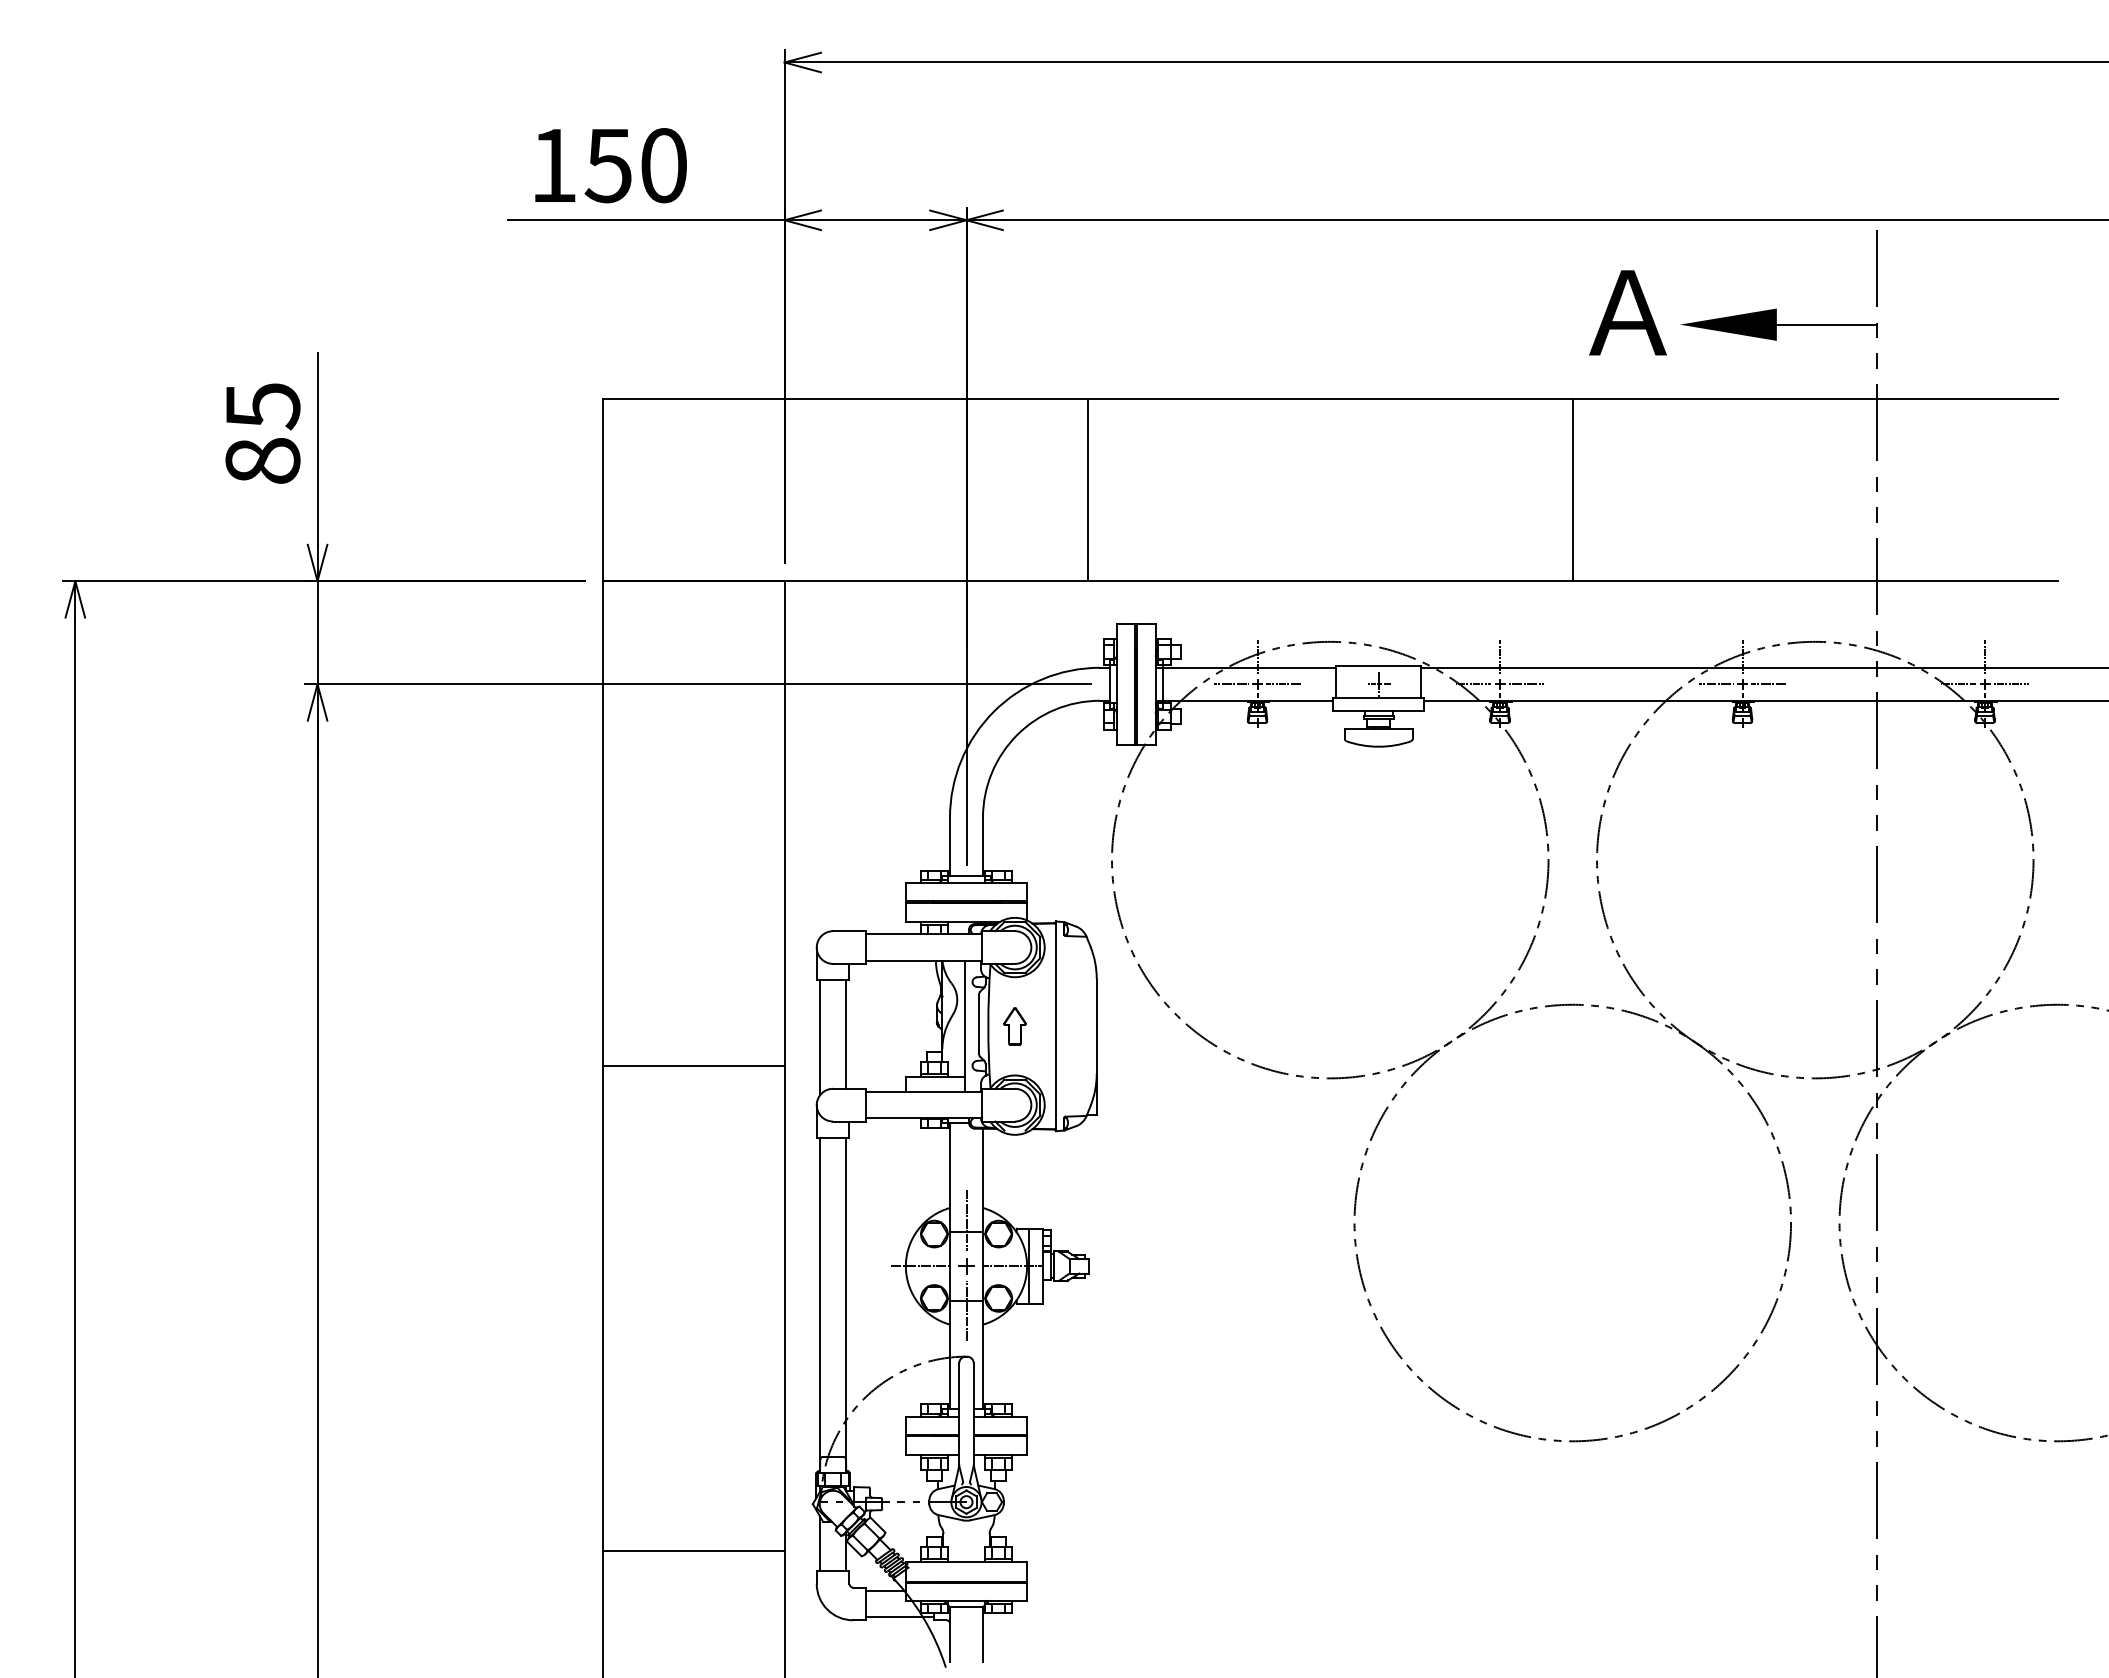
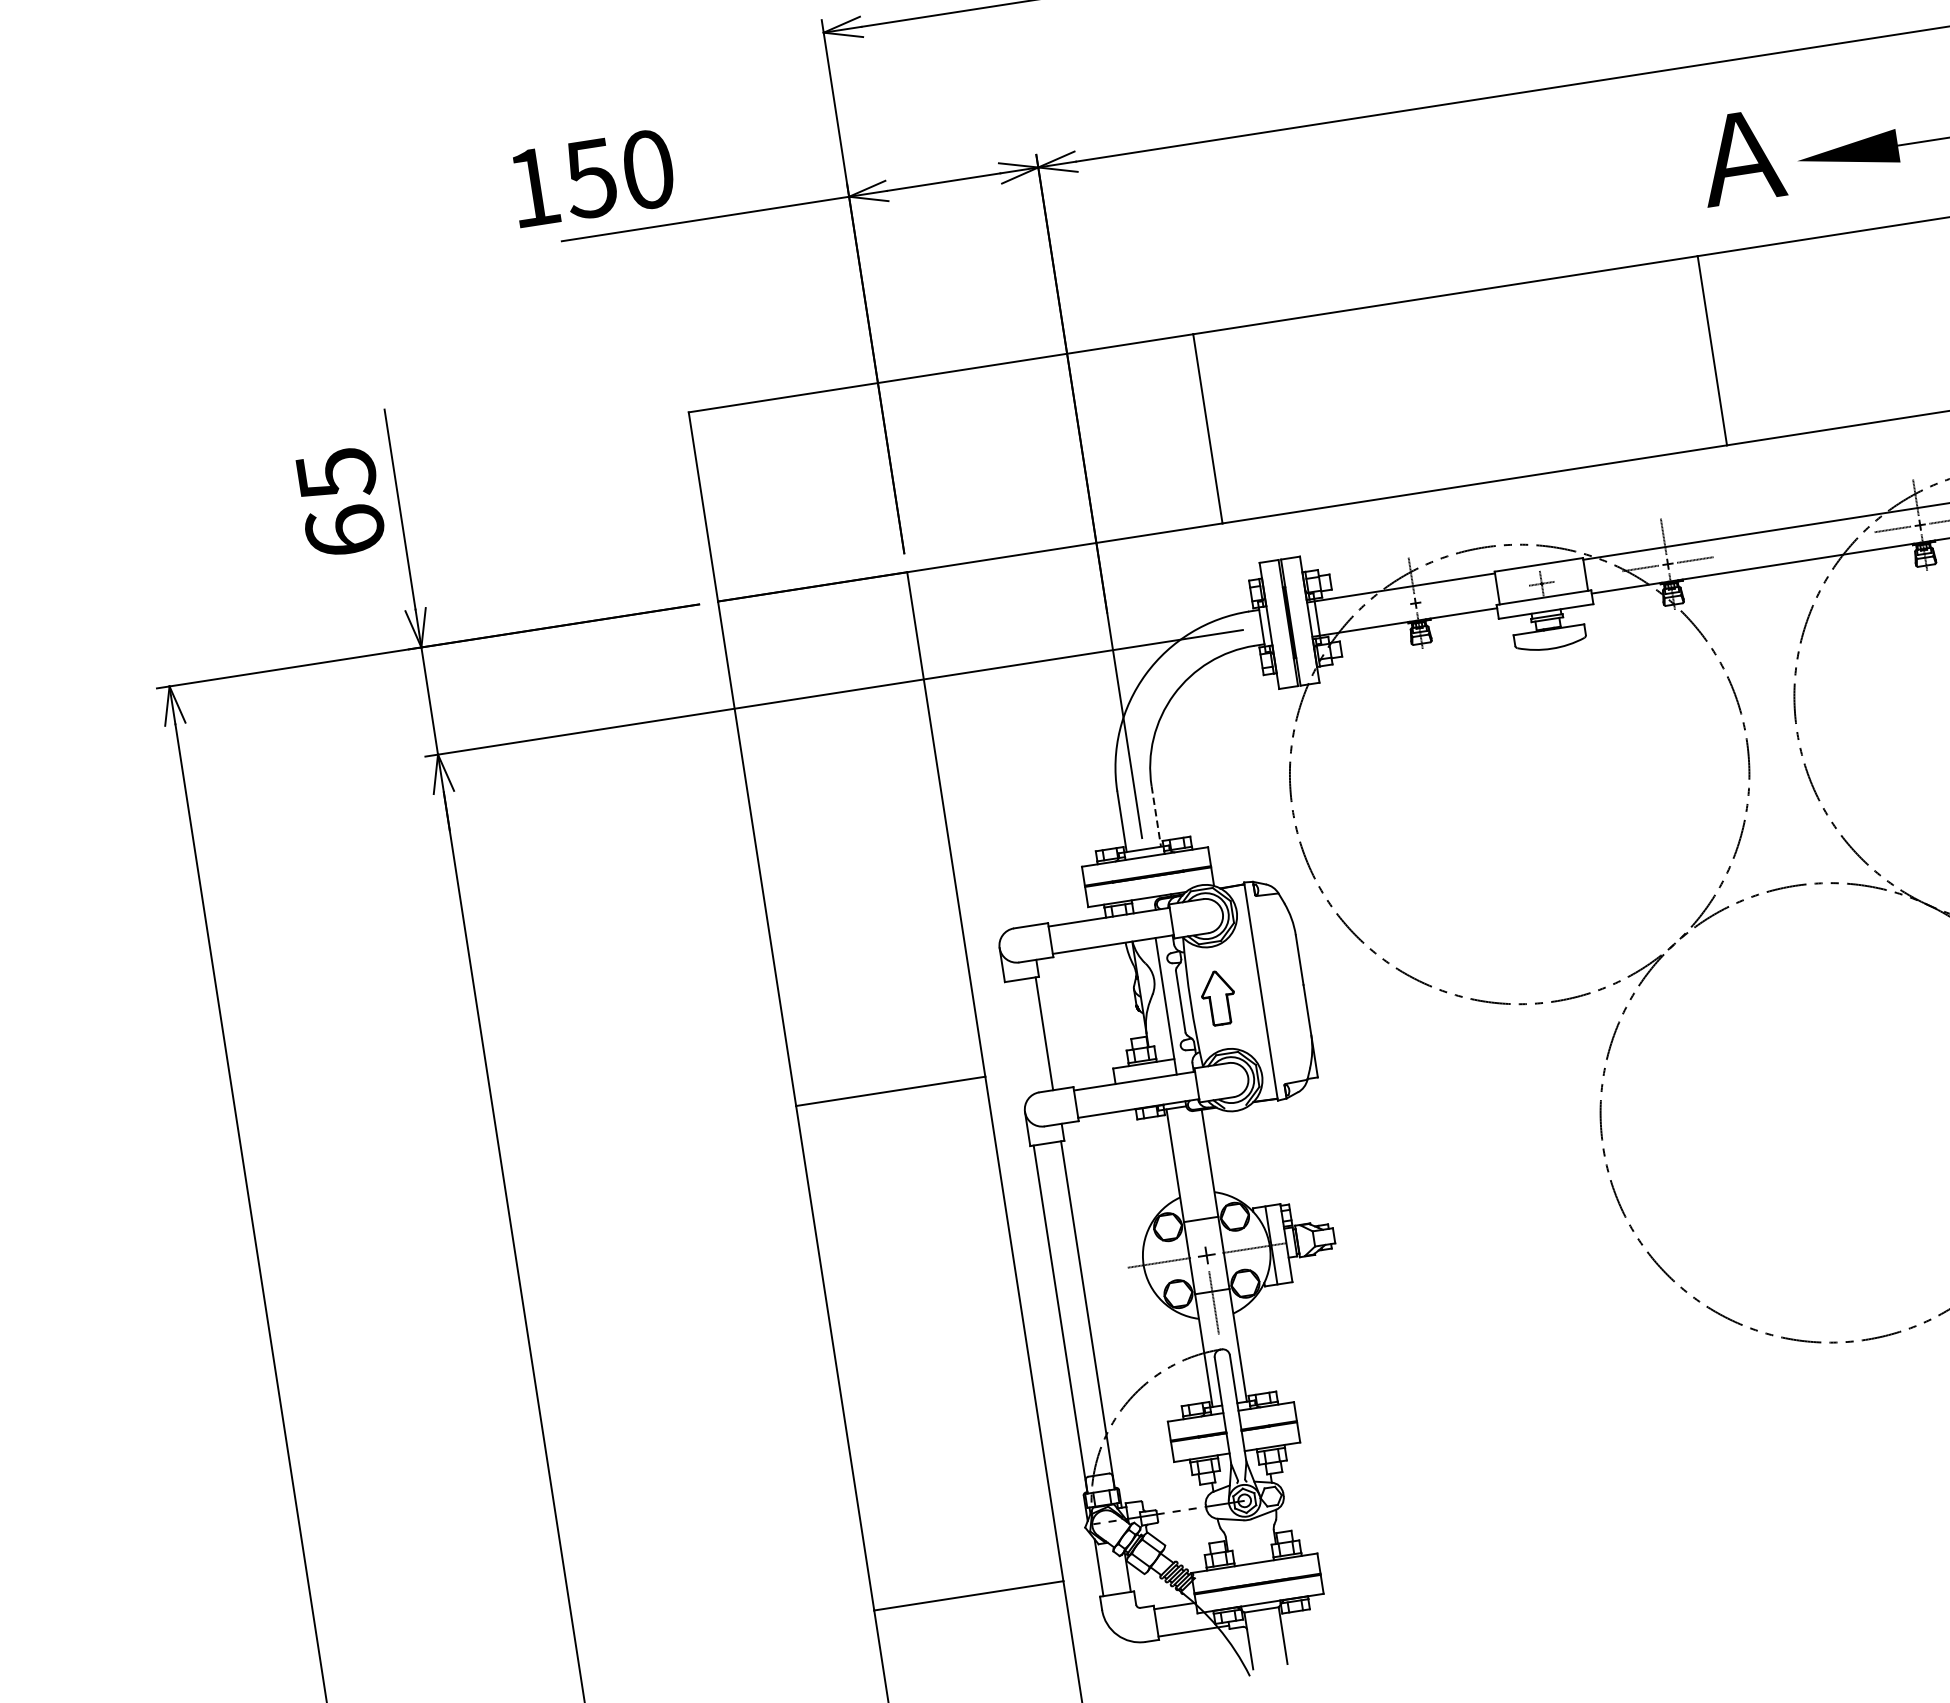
text: (610, 165) -> (592, 178), moved
text: (262, 460) -> (344, 530), 85 -> 65
line: (1230, 684) -> (1387, 607), removed
line: (1283, 684) -> (1442, 599), removed
line: (982, 847) -> (1155, 817), solid -> dashed
part: (1014, 1026) -> (1218, 998), size x1.4
line: (820, 1037) -> (1018, 1041), removed
line: (966, 1220) -> (1199, 1207), removed

